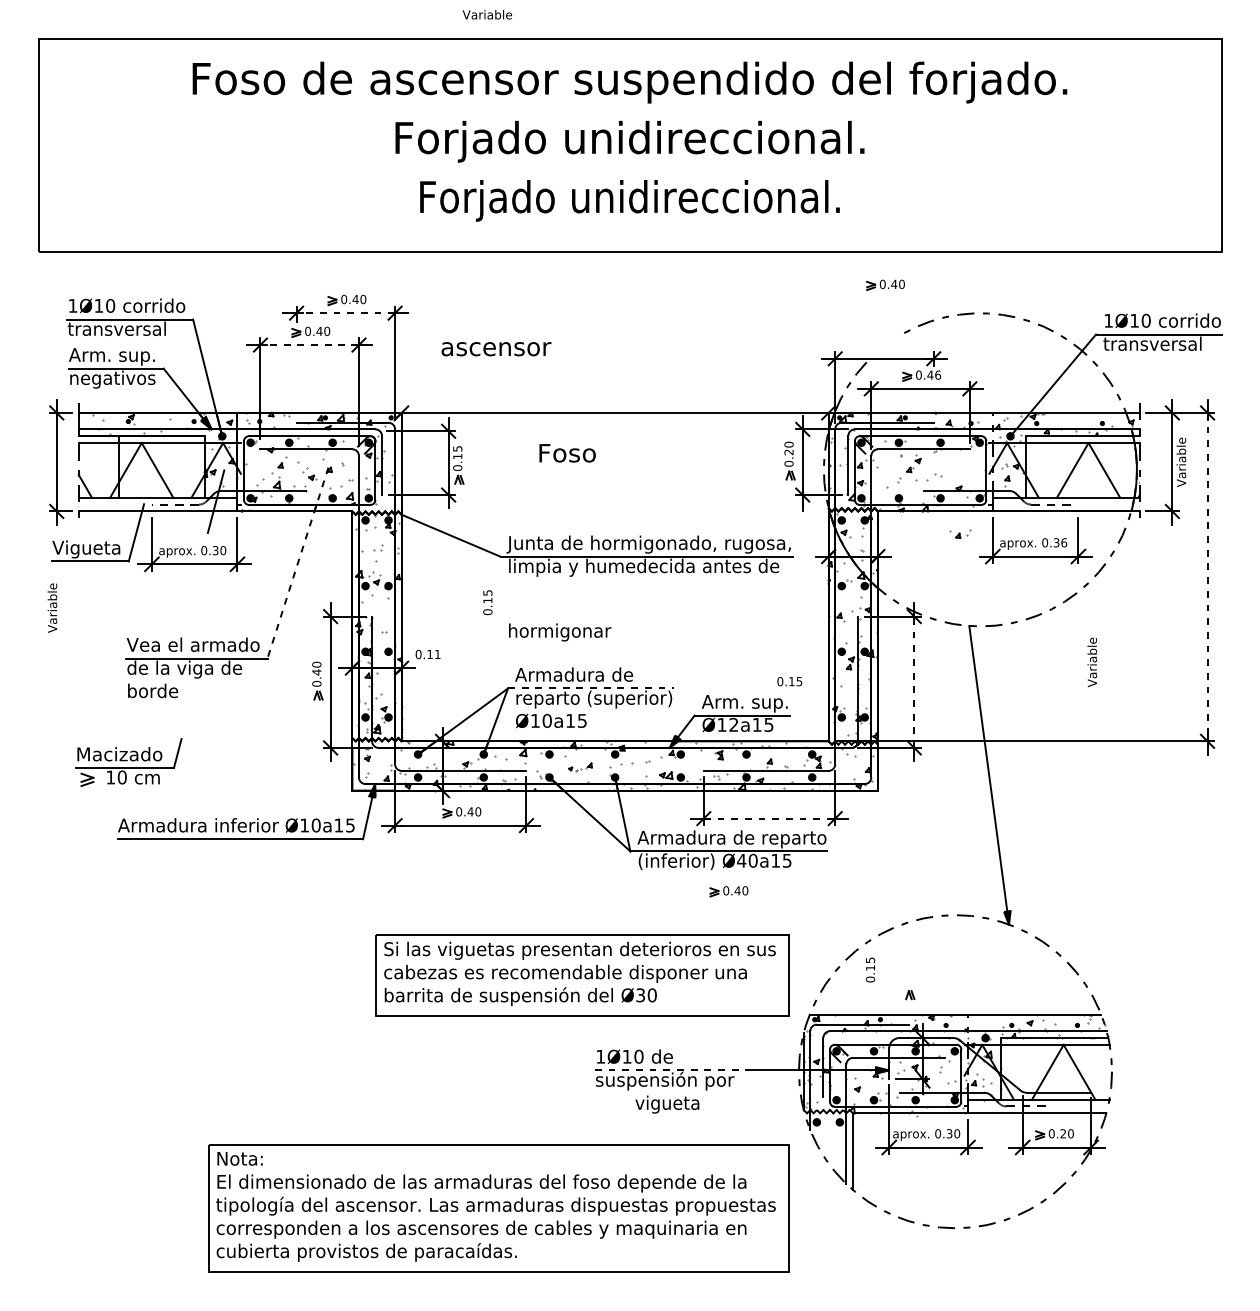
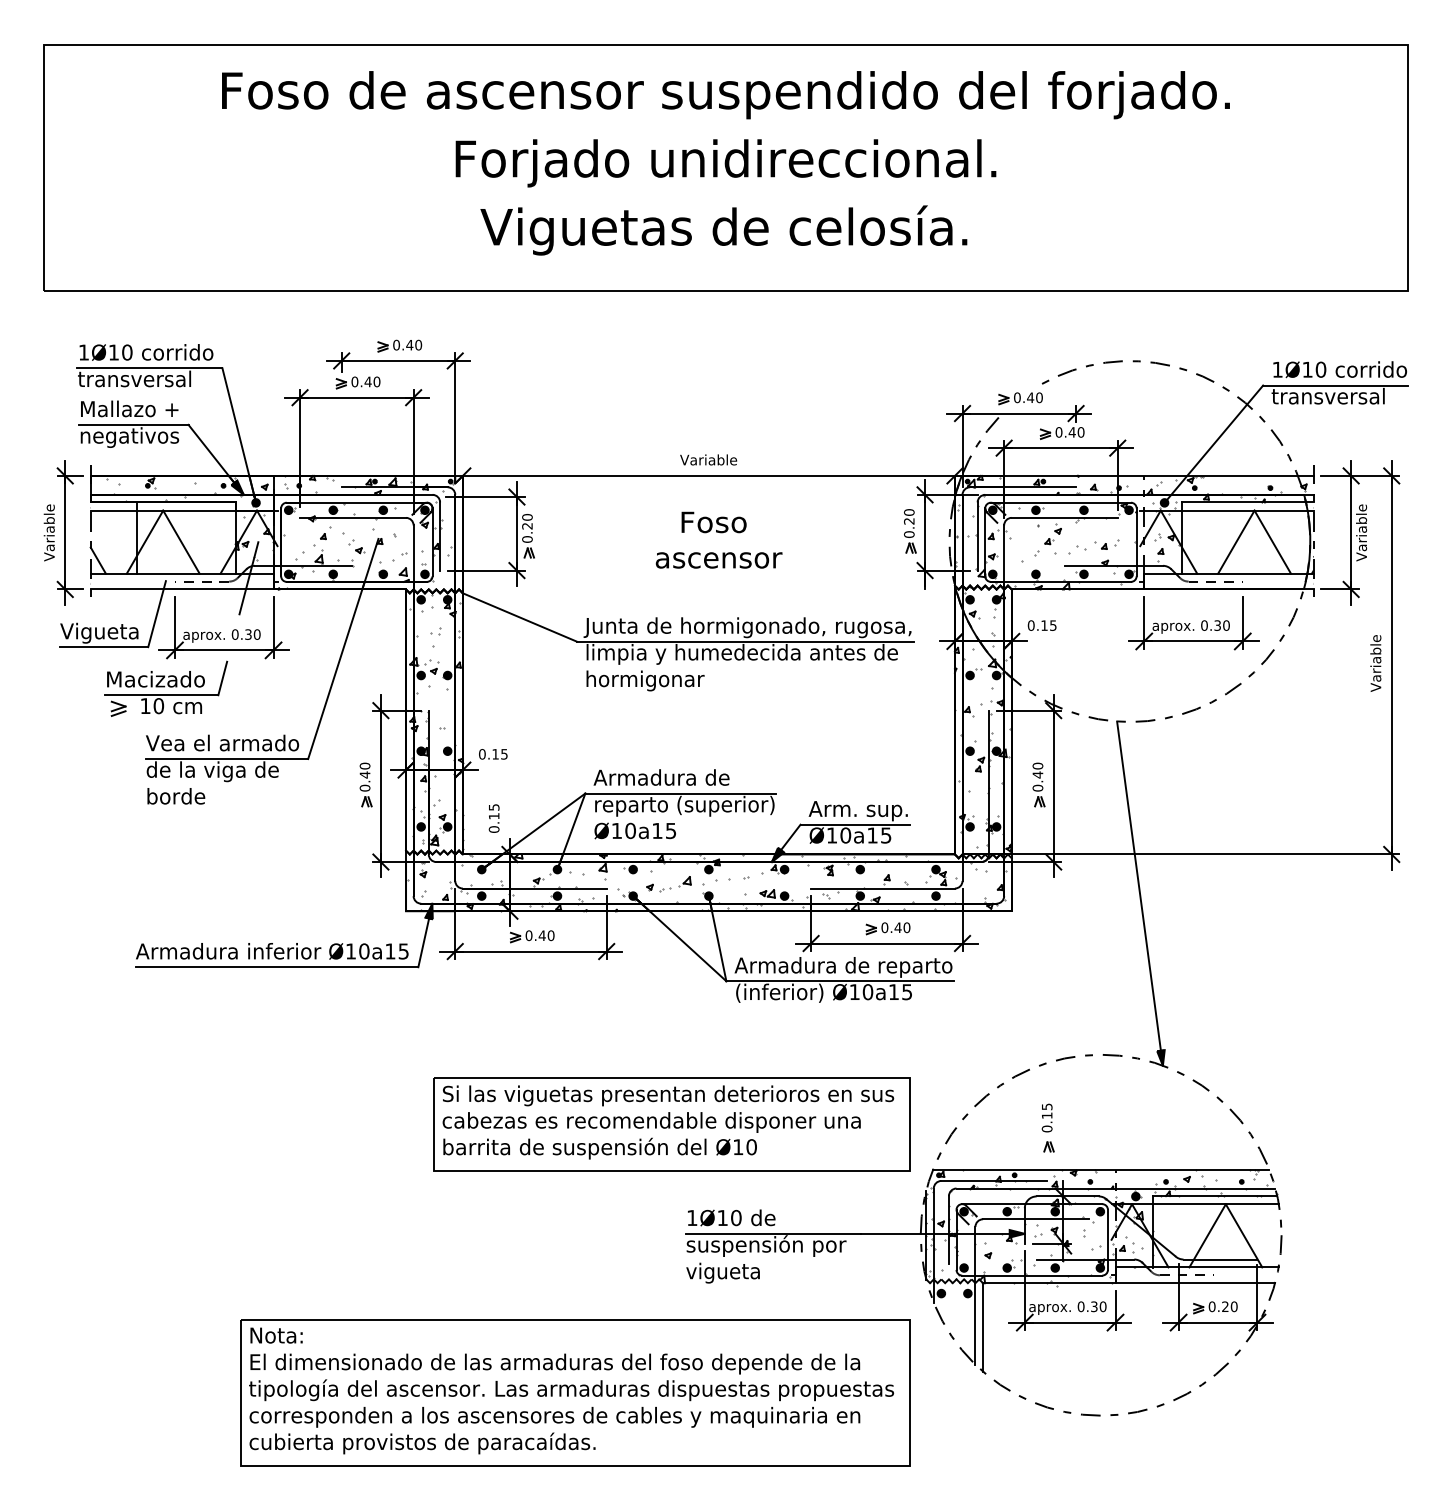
text: (487, 14) -> (708, 459), moved
text: (627, 200) -> (723, 230), Forjado unidireccional. -> Viguetas de celosía.
part: (885, 285) -> (1020, 398), moved
line: (345, 312) -> (398, 360), dashed -> solid
line: (309, 344) -> (356, 397), dashed -> solid
text: (495, 349) -> (718, 560), moved
text: (111, 356) -> (128, 410), Arm. sup. -> Mallazo +
text: (937, 375) -> (1080, 432), 0.46 -> 0.40
text: (457, 452) -> (527, 521), 0.15 -> 0.20
text: (567, 453) -> (713, 522), moved
part: (960, 534) -> (1106, 544), moved
text: (1064, 542) -> (1226, 625), 0.36 -> 0.30
line: (298, 562) -> (343, 648), dashed -> solid
line: (1207, 577) -> (1391, 665), dashed -> solid
text: (487, 602) -> (493, 818), moved
text: (51, 607) -> (48, 532), moved
text: (560, 632) -> (645, 680), moved
text: (437, 654) -> (504, 754), 0.11 -> 0.15
text: (1091, 662) -> (1375, 663), moved
part: (901, 680) -> (1038, 784), added
text: (789, 681) -> (1041, 625), moved
line: (914, 682) -> (1053, 786), dashed -> solid
line: (590, 688) -> (680, 793), dashed -> solid
text: (733, 724) -> (845, 835), Ø12a15 -> Ø10a15
part: (128, 762) -> (166, 688), moved
part: (580, 767) -> (668, 884), size x1.67
line: (769, 818) -> (886, 943), dashed -> solid
text: (741, 860) -> (854, 991), Ø40a15 -> Ø10a15
part: (728, 891) -> (887, 928), moved
text: (869, 969) -> (1046, 1117), moved
text: (640, 995) -> (738, 1147), Ø30 -> Ø10
line: (671, 1070) -> (773, 1233), dashed -> solid
text: (666, 1104) -> (722, 1272), moved

